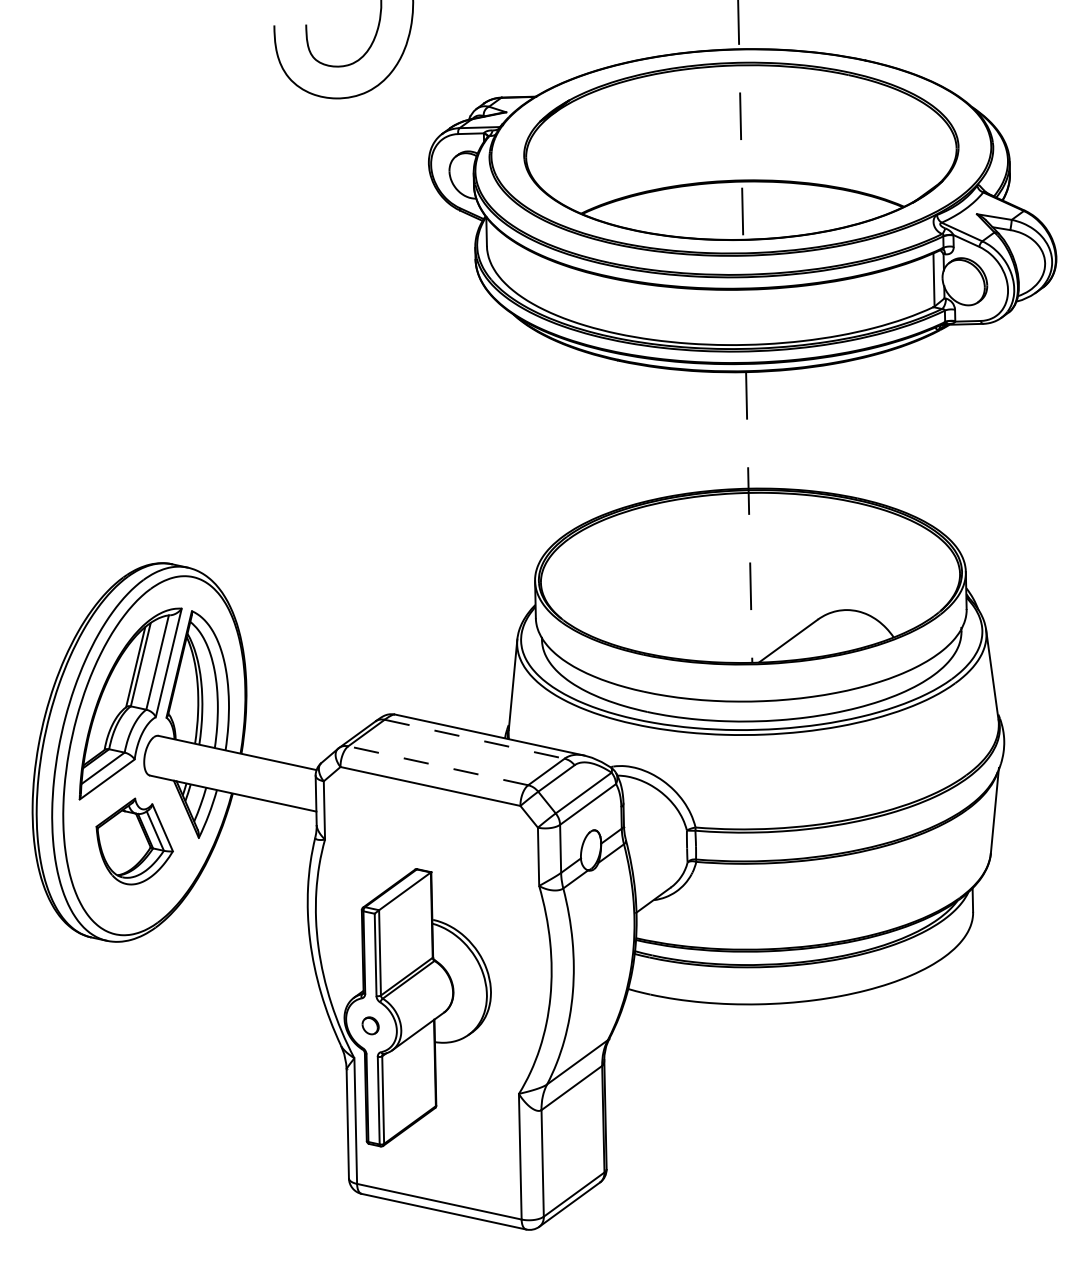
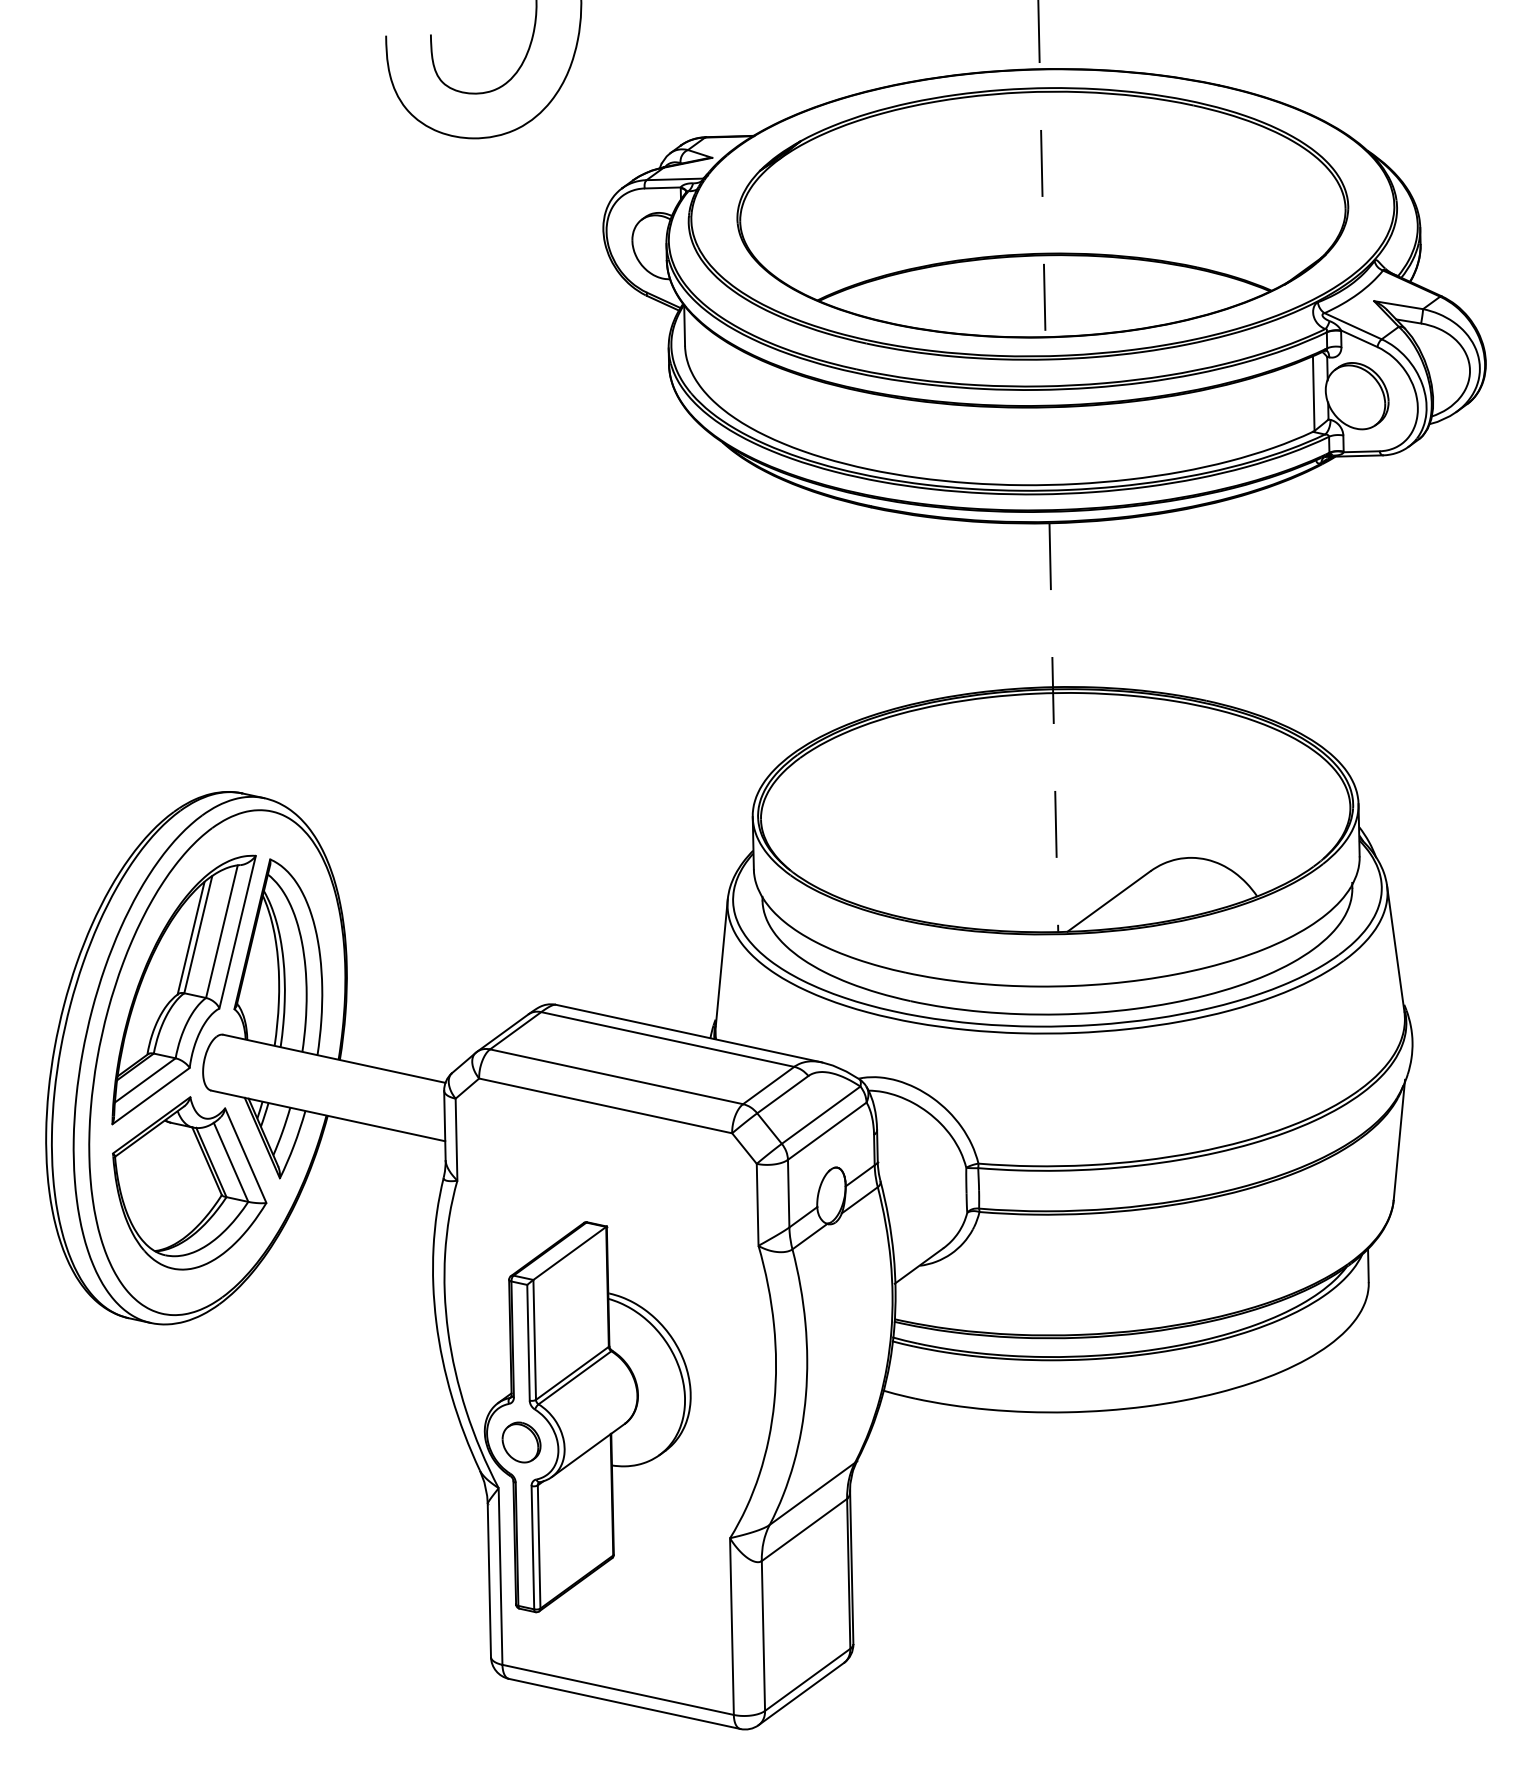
line: (475, 739) -> (668, 1039), dashed -> solid
line: (438, 765) -> (616, 1076), dashed -> solid
part: (134, 841) -> (189, 1183), size x1.43
part: (370, 1025) -> (521, 1442), size x1.67

